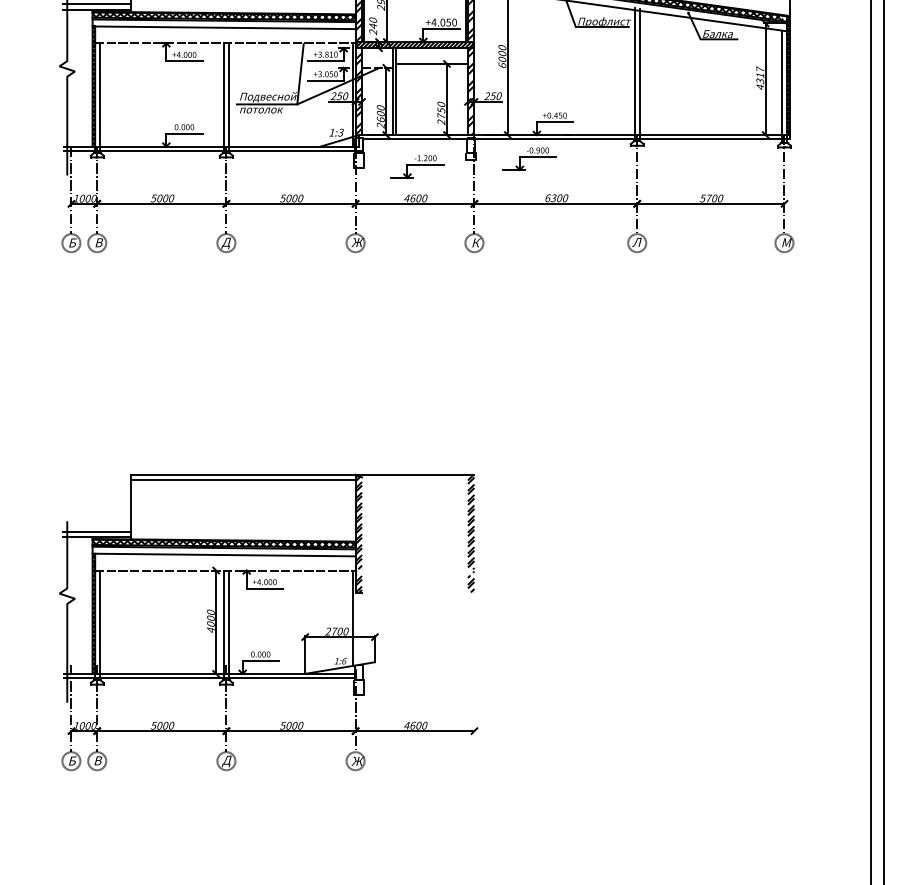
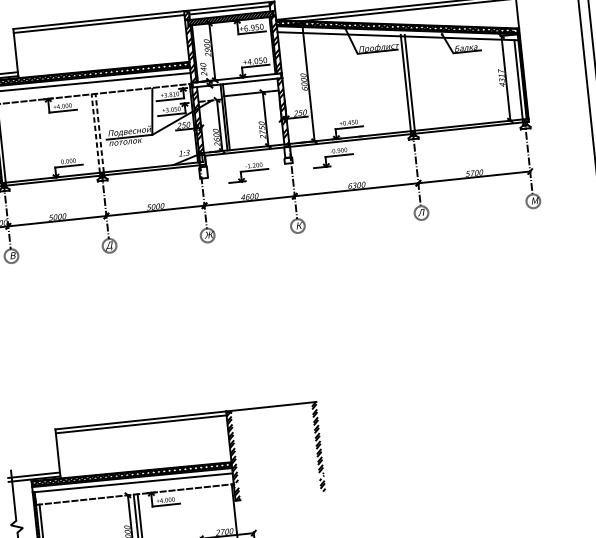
hatch: (414, 45) -> (236, 80), removed
line: (223, 94) -> (95, 133), solid -> dashed
line: (229, 94) -> (100, 132), solid -> dashed

